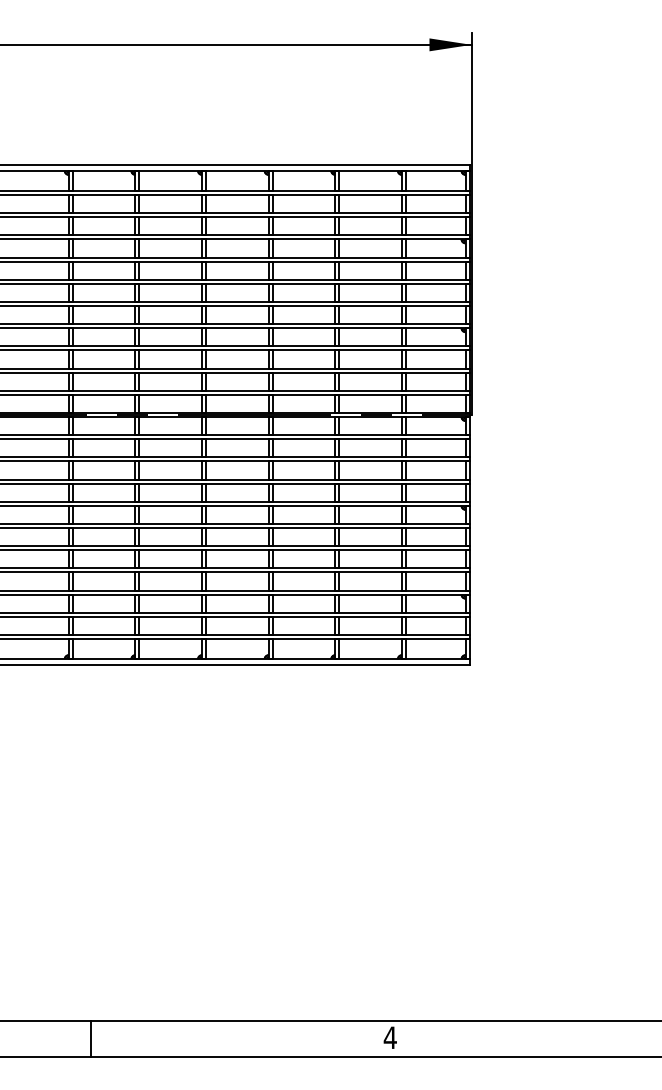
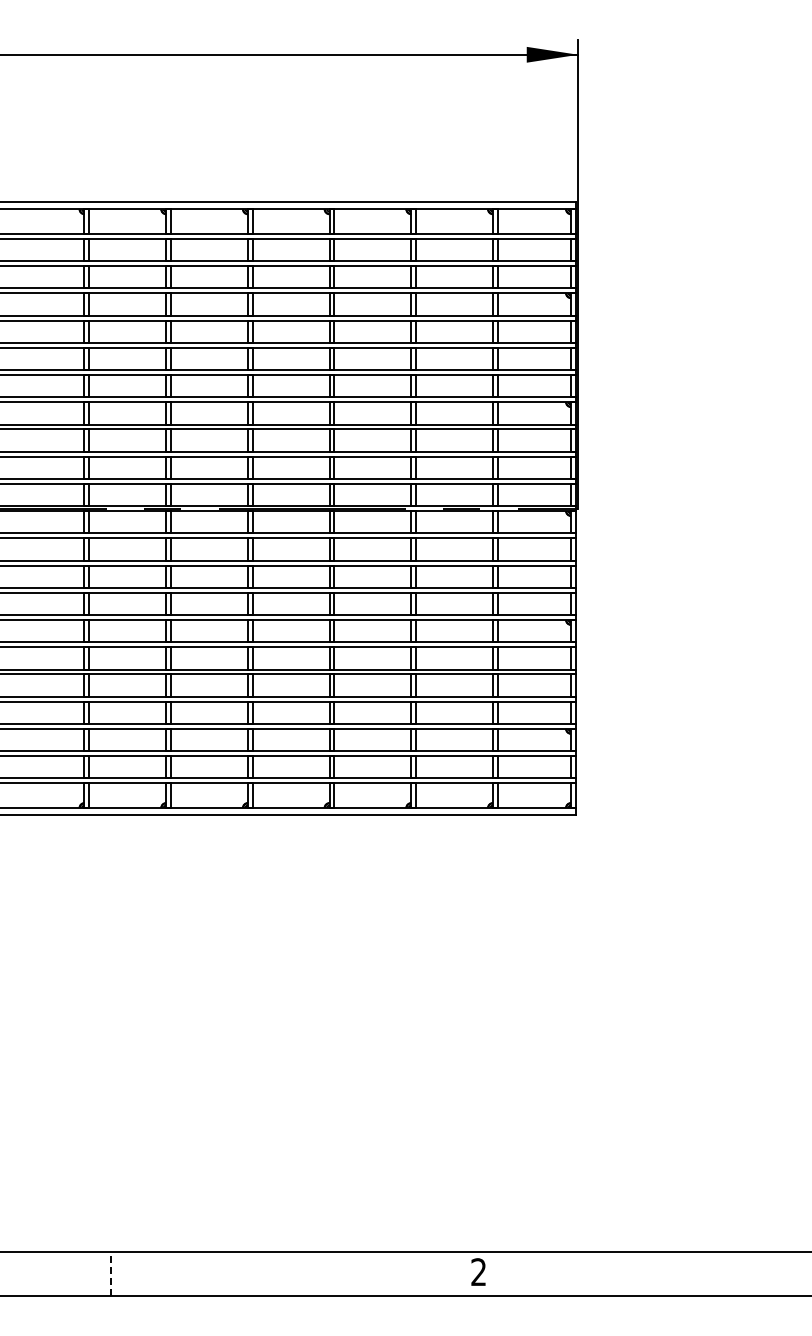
text: (390, 1037) -> (478, 1271), 4 -> 2
line: (90, 1038) -> (111, 1273), solid -> dashed

